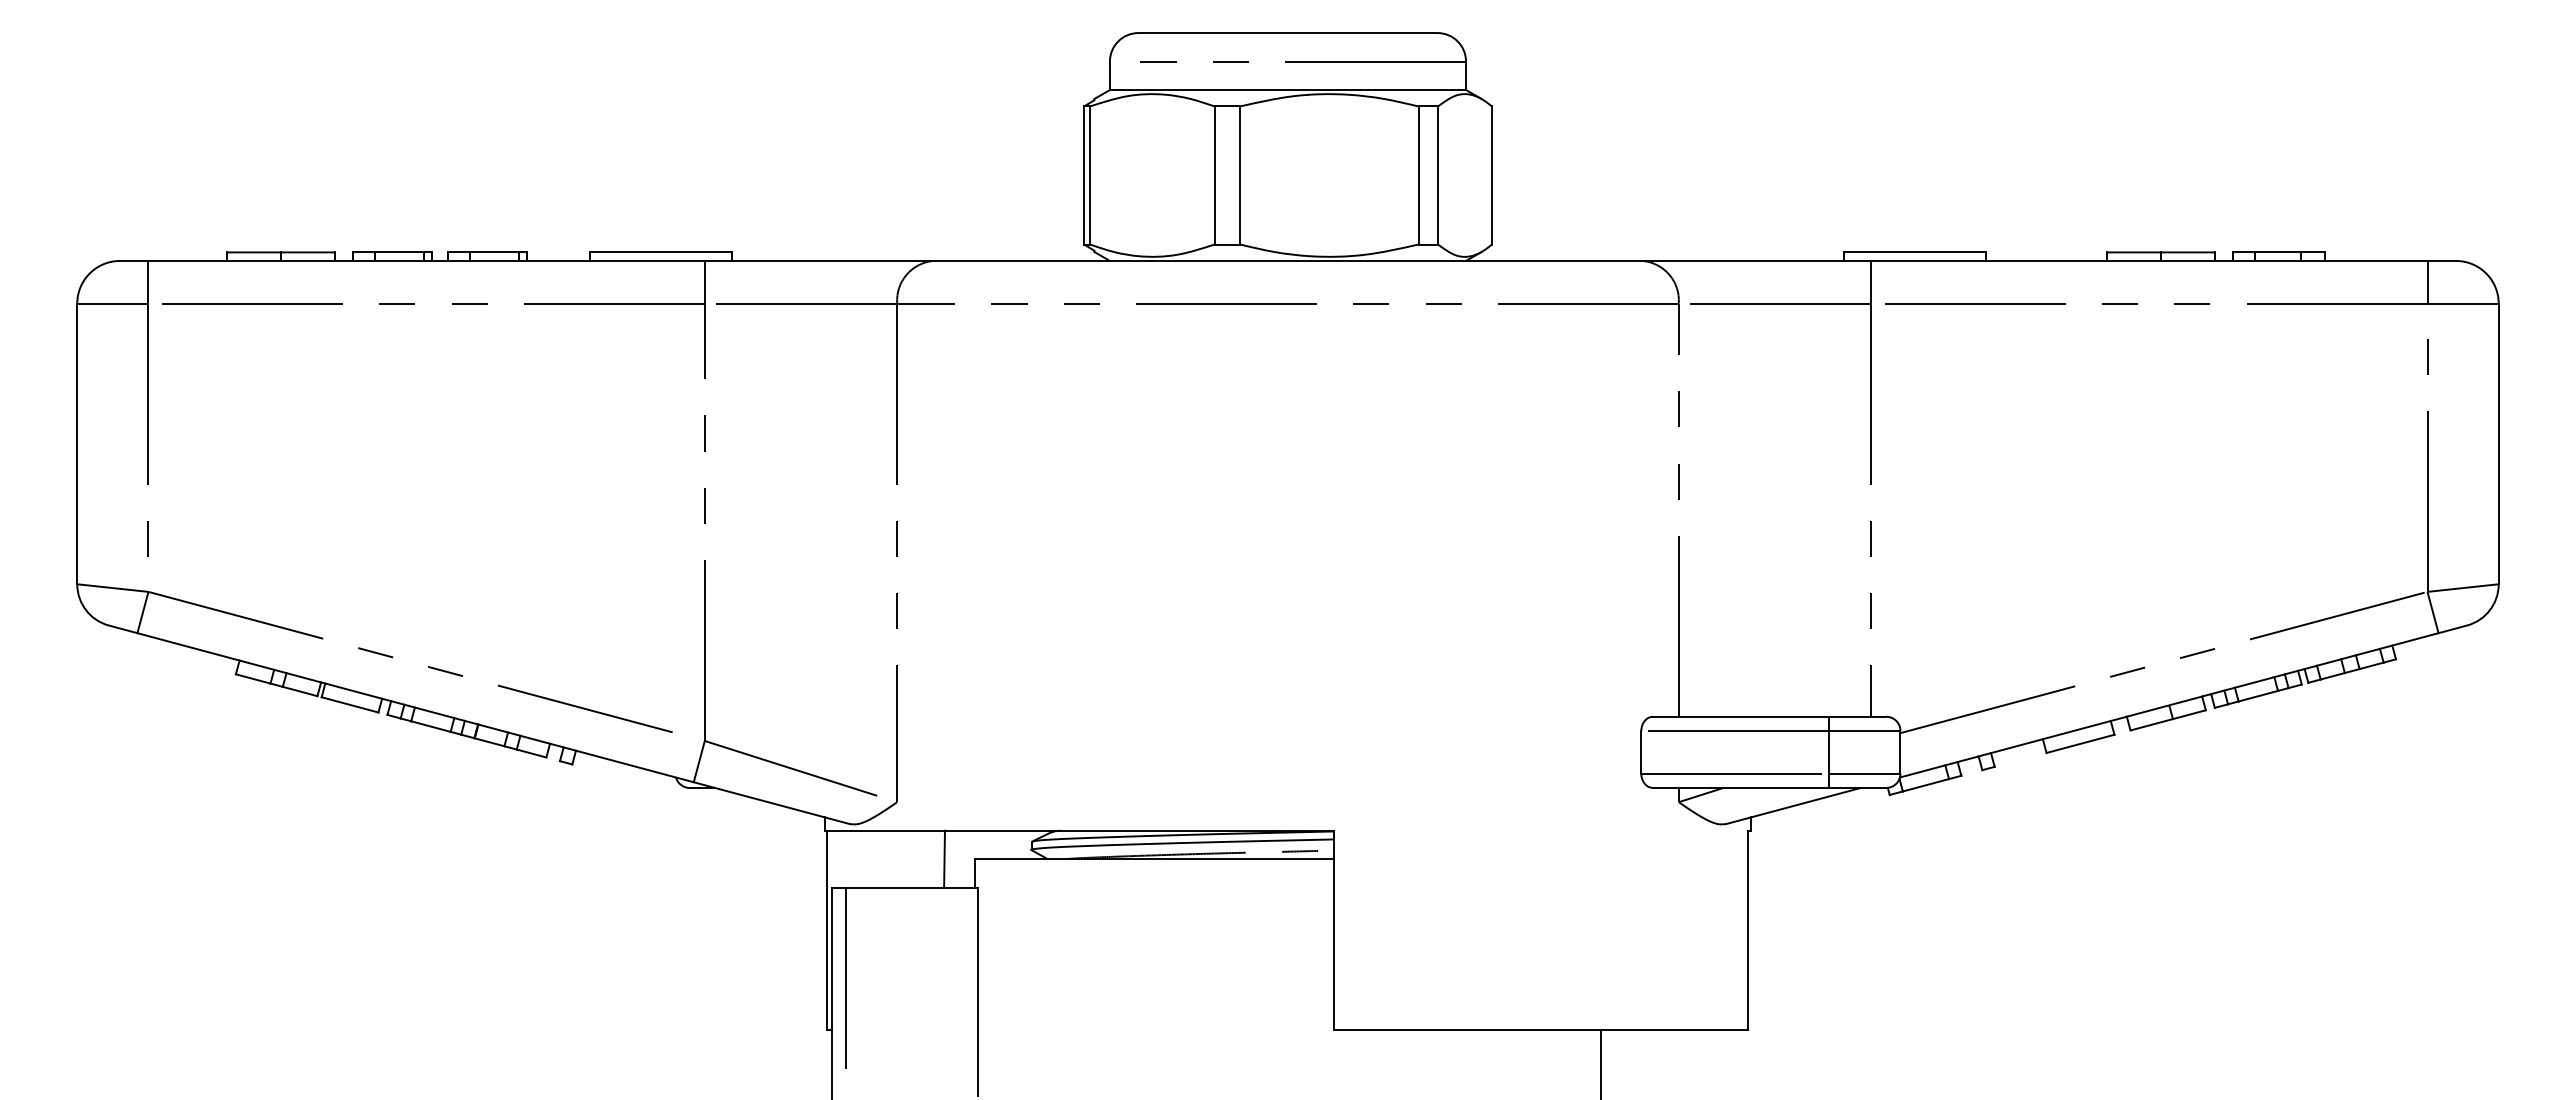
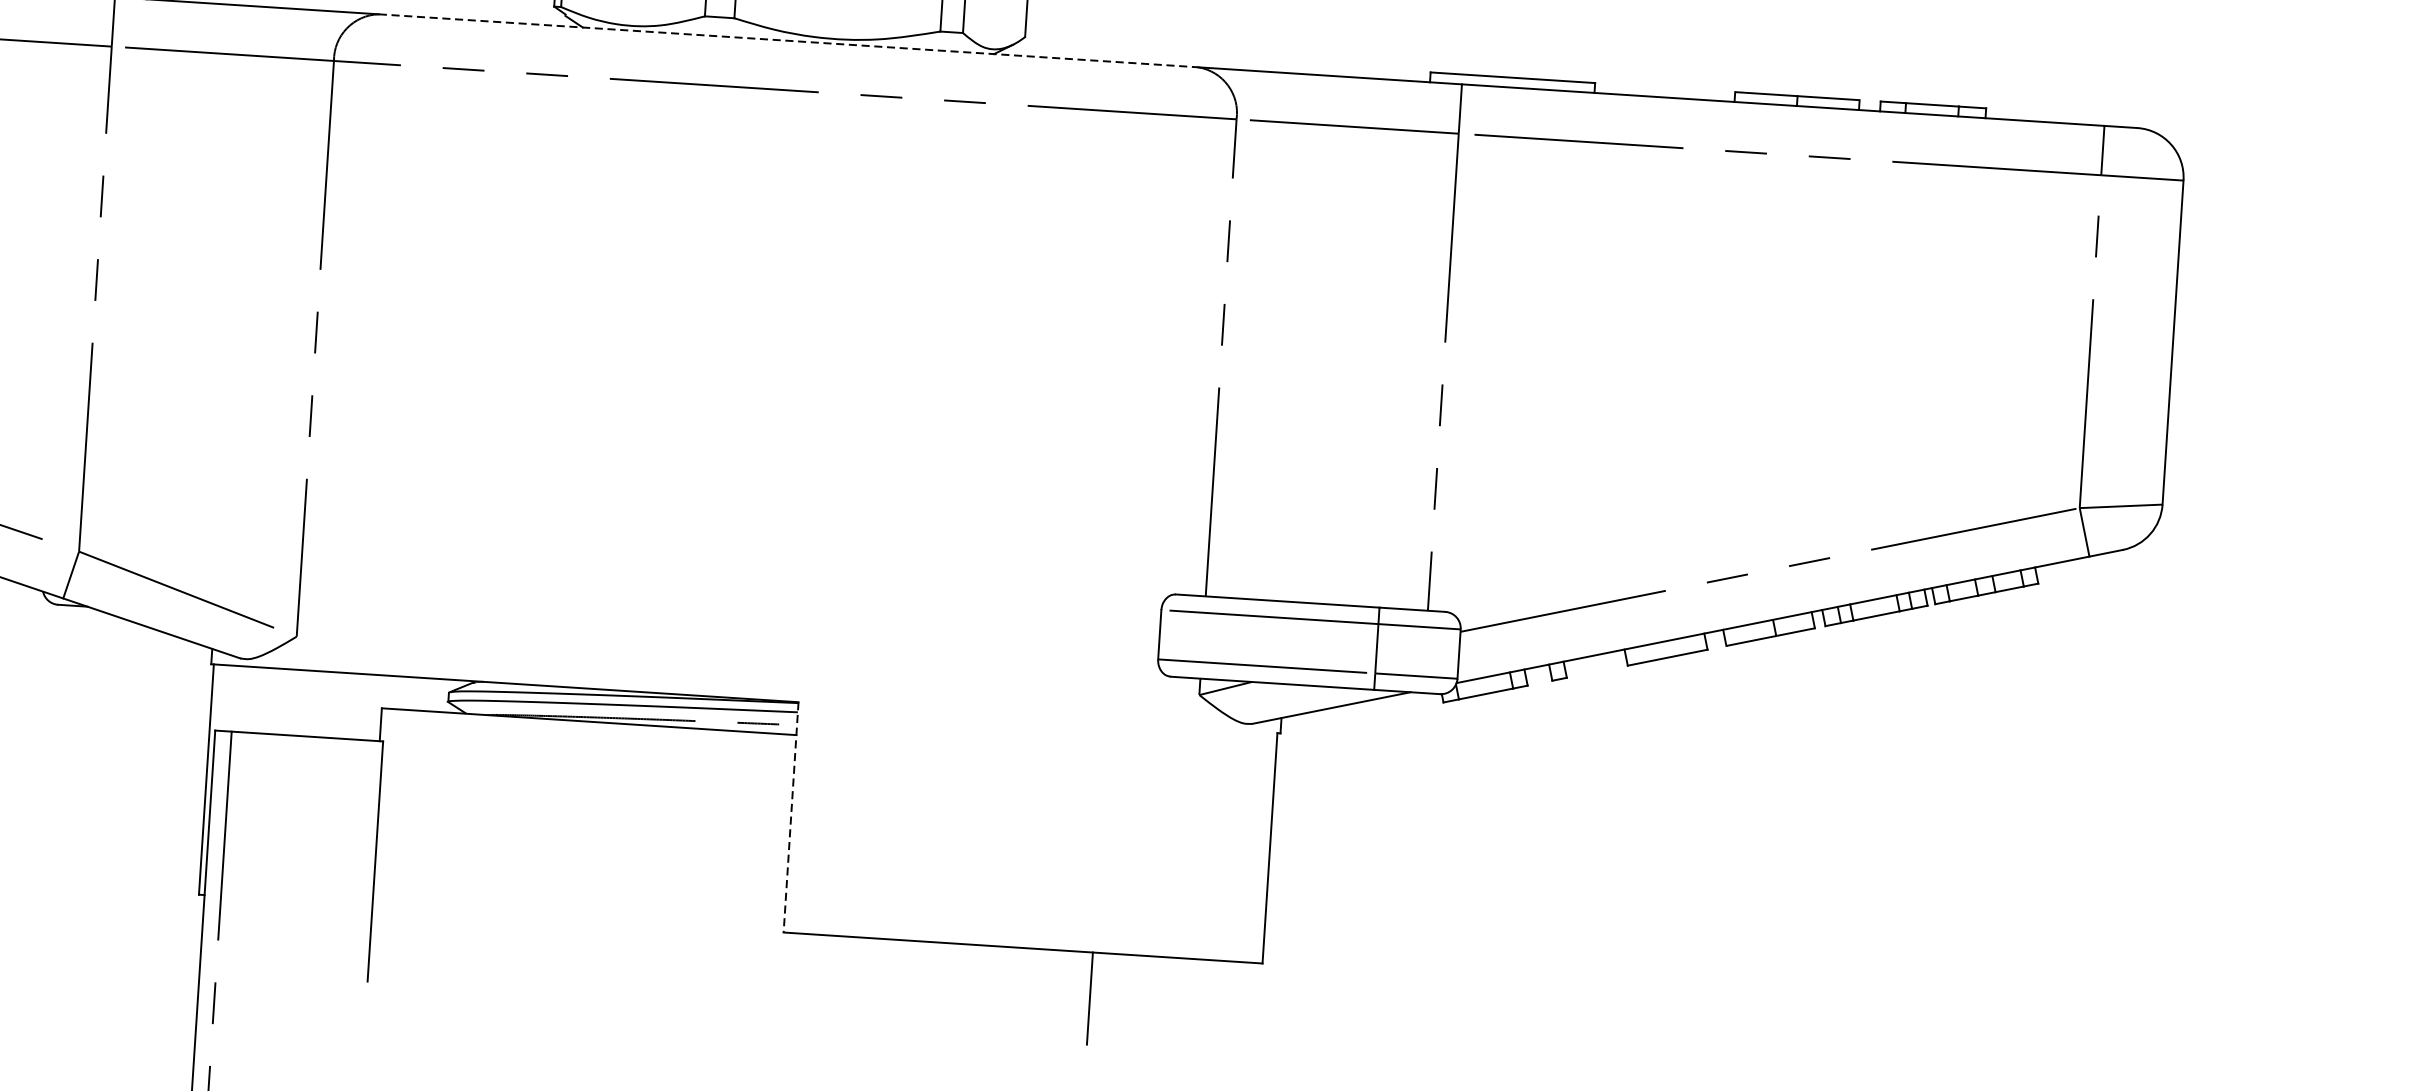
line: (1288, 260) -> (789, 40), solid -> dashed
line: (944, 858) -> (347, 705), removed
line: (1333, 930) -> (791, 817), solid -> dashed

